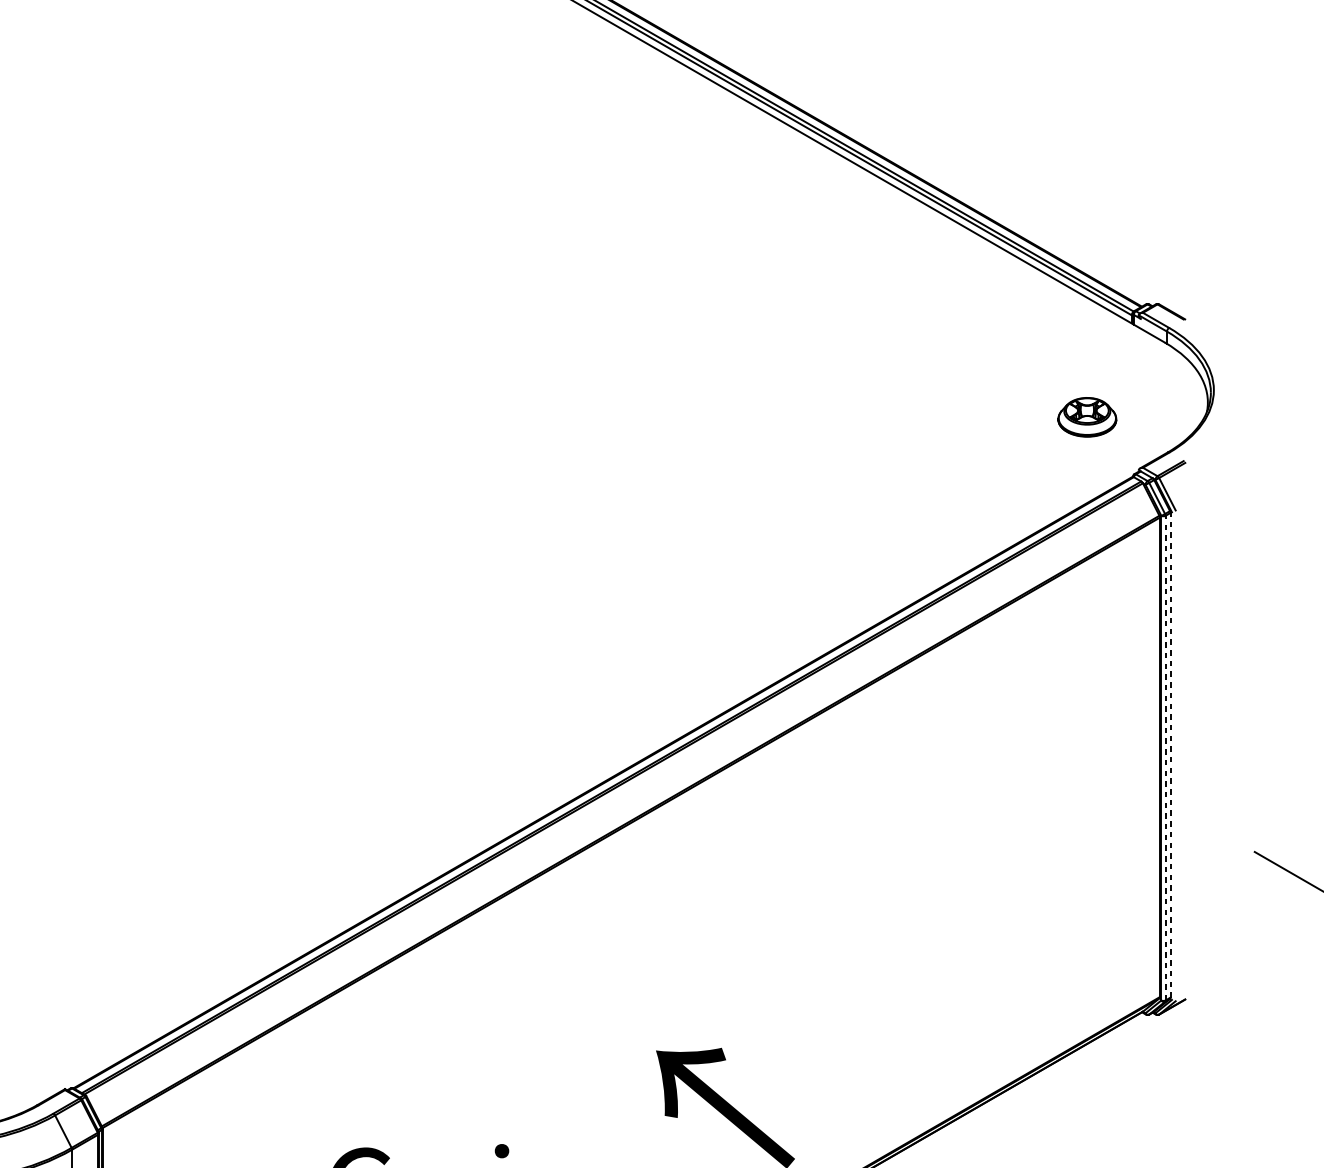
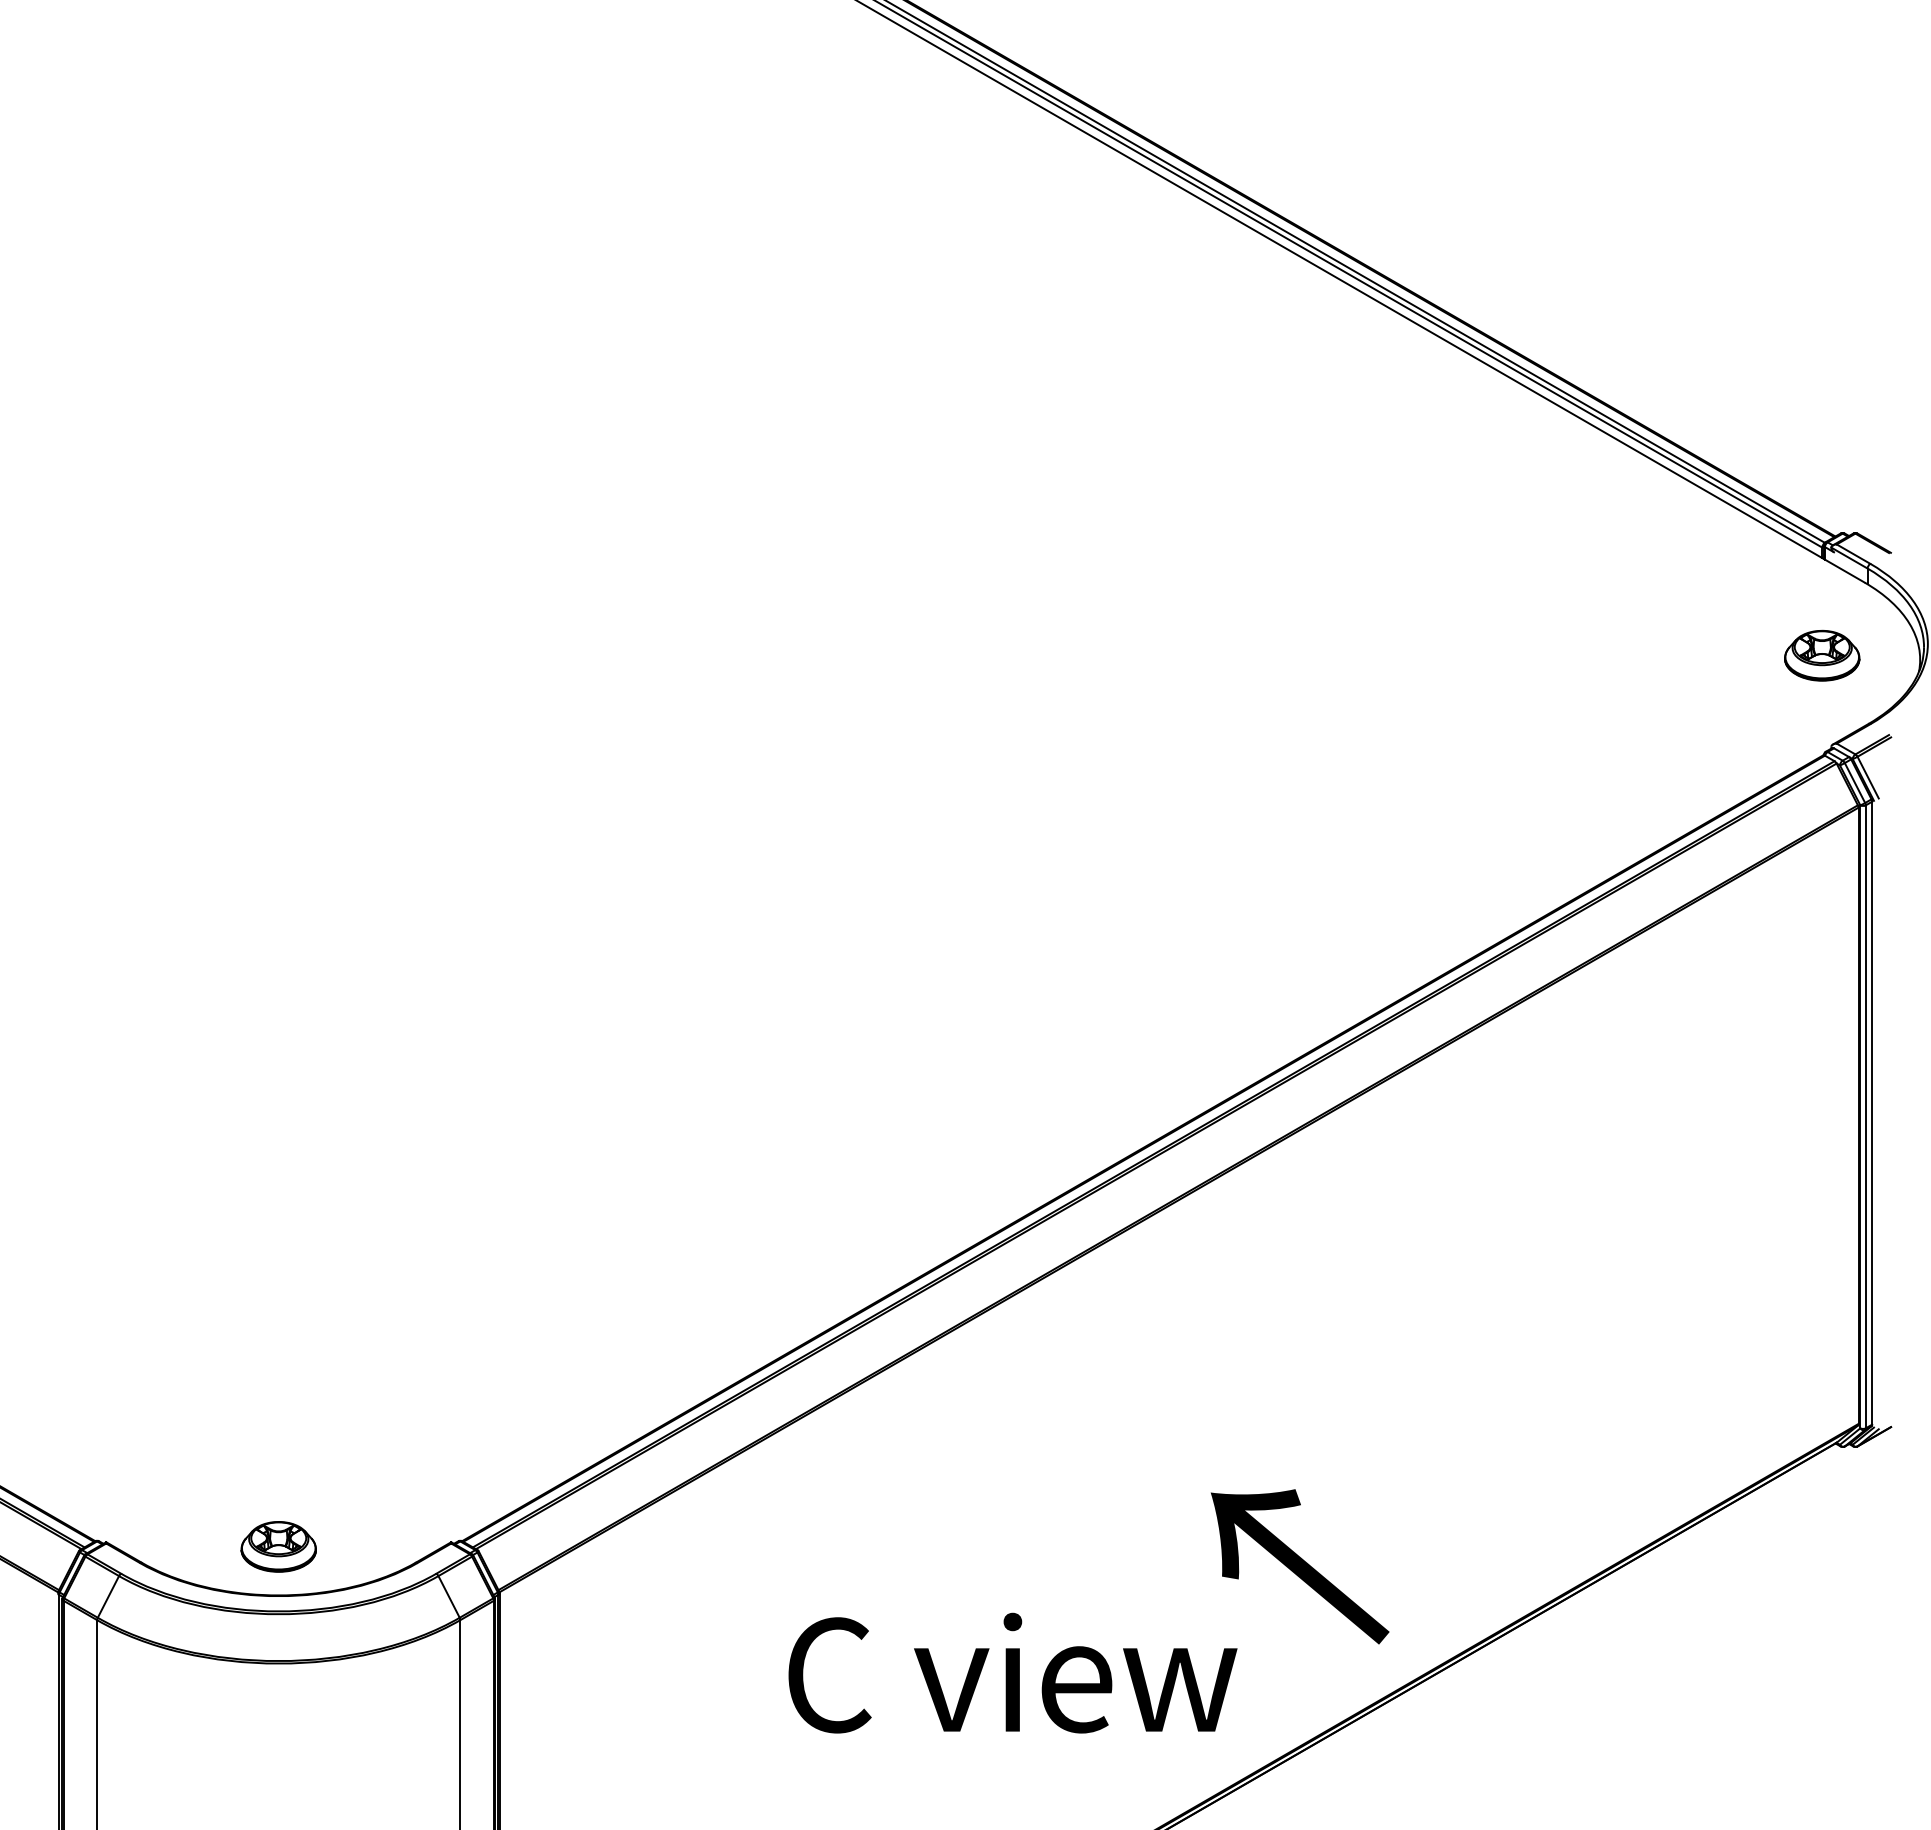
part: (1087, 417) -> (1822, 655), moved
line: (1170, 754) -> (1872, 1112), dashed -> solid
line: (1165, 757) -> (1865, 1116), dashed -> solid

